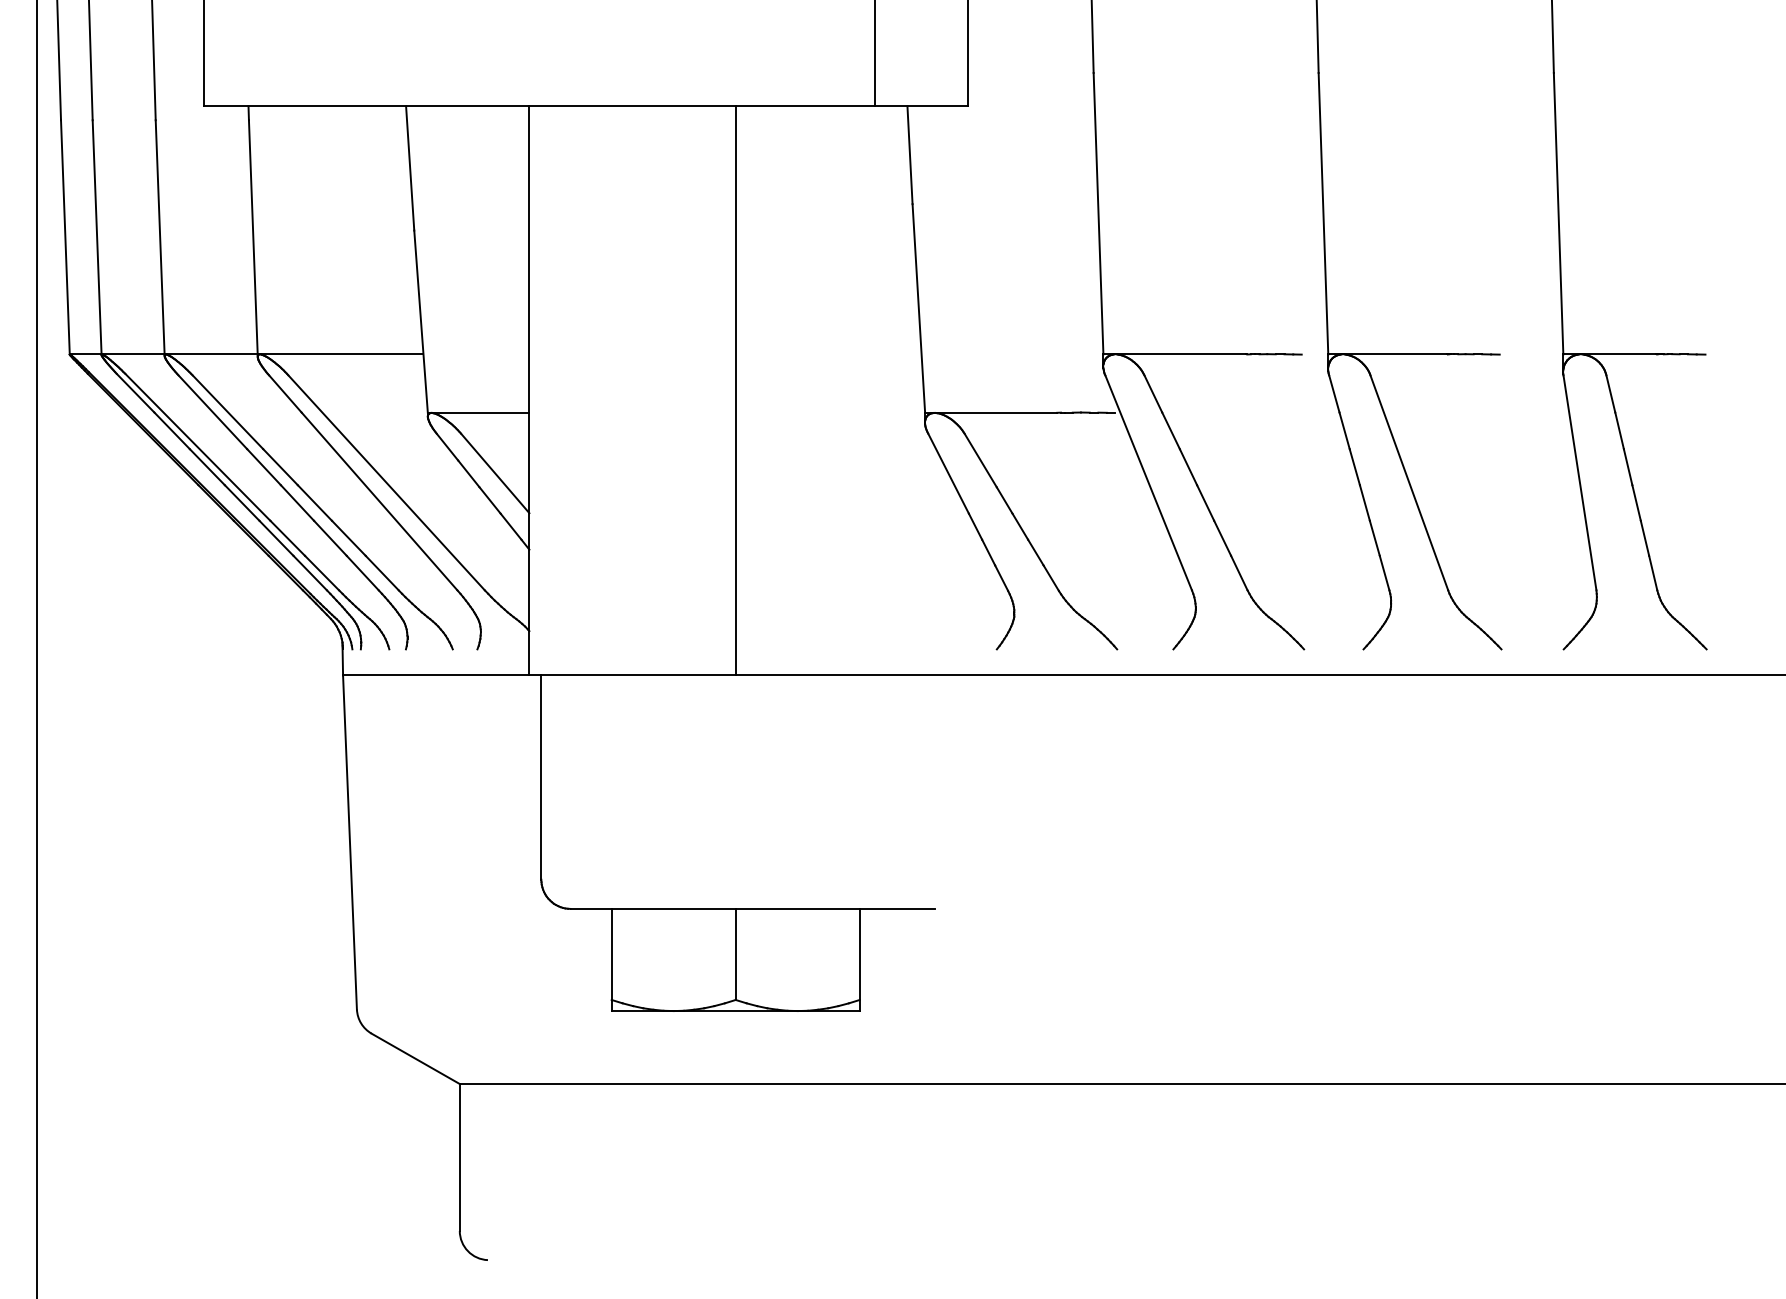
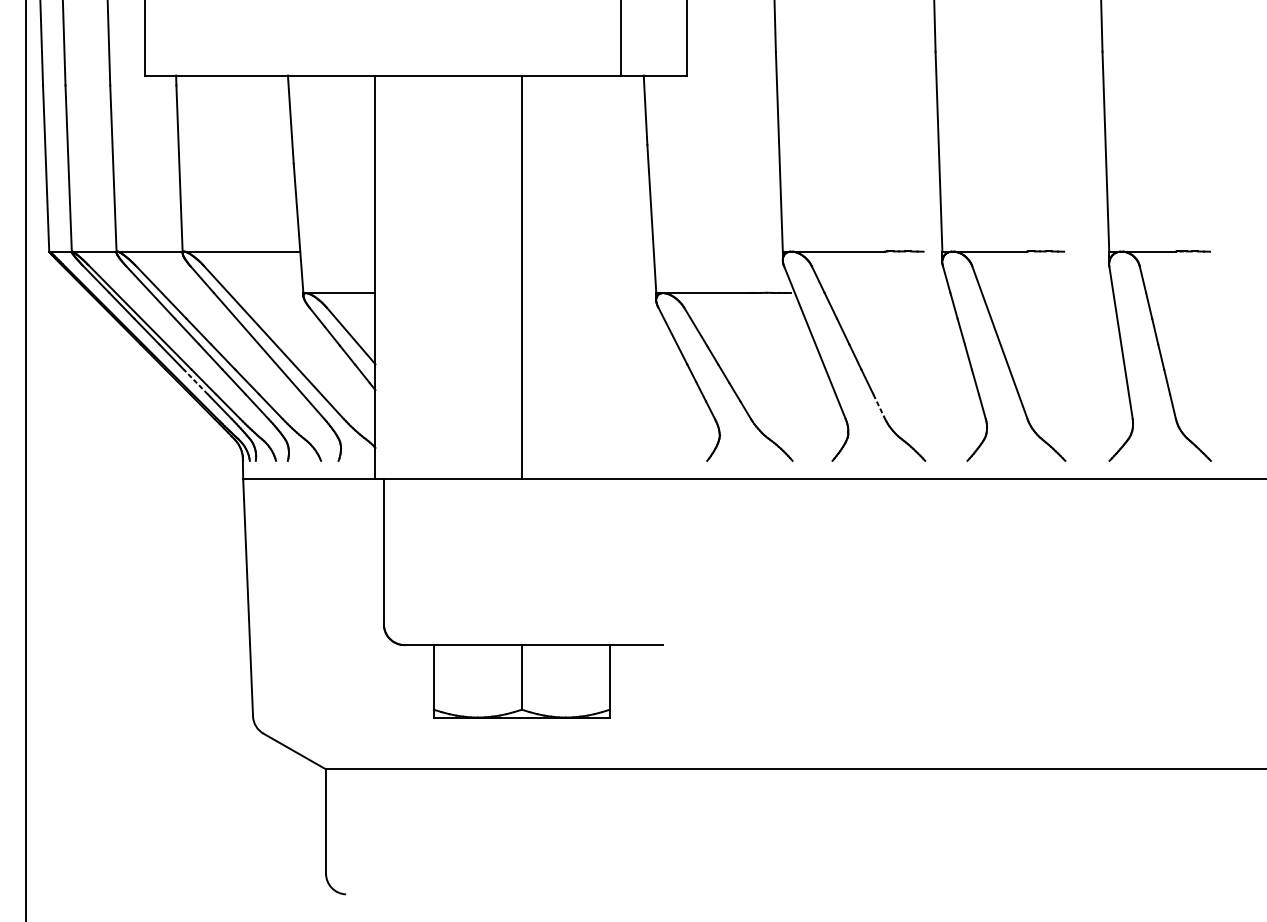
line: (276, 537) -> (195, 381), solid -> dashed
line: (1239, 573) -> (879, 407), solid -> dashed

